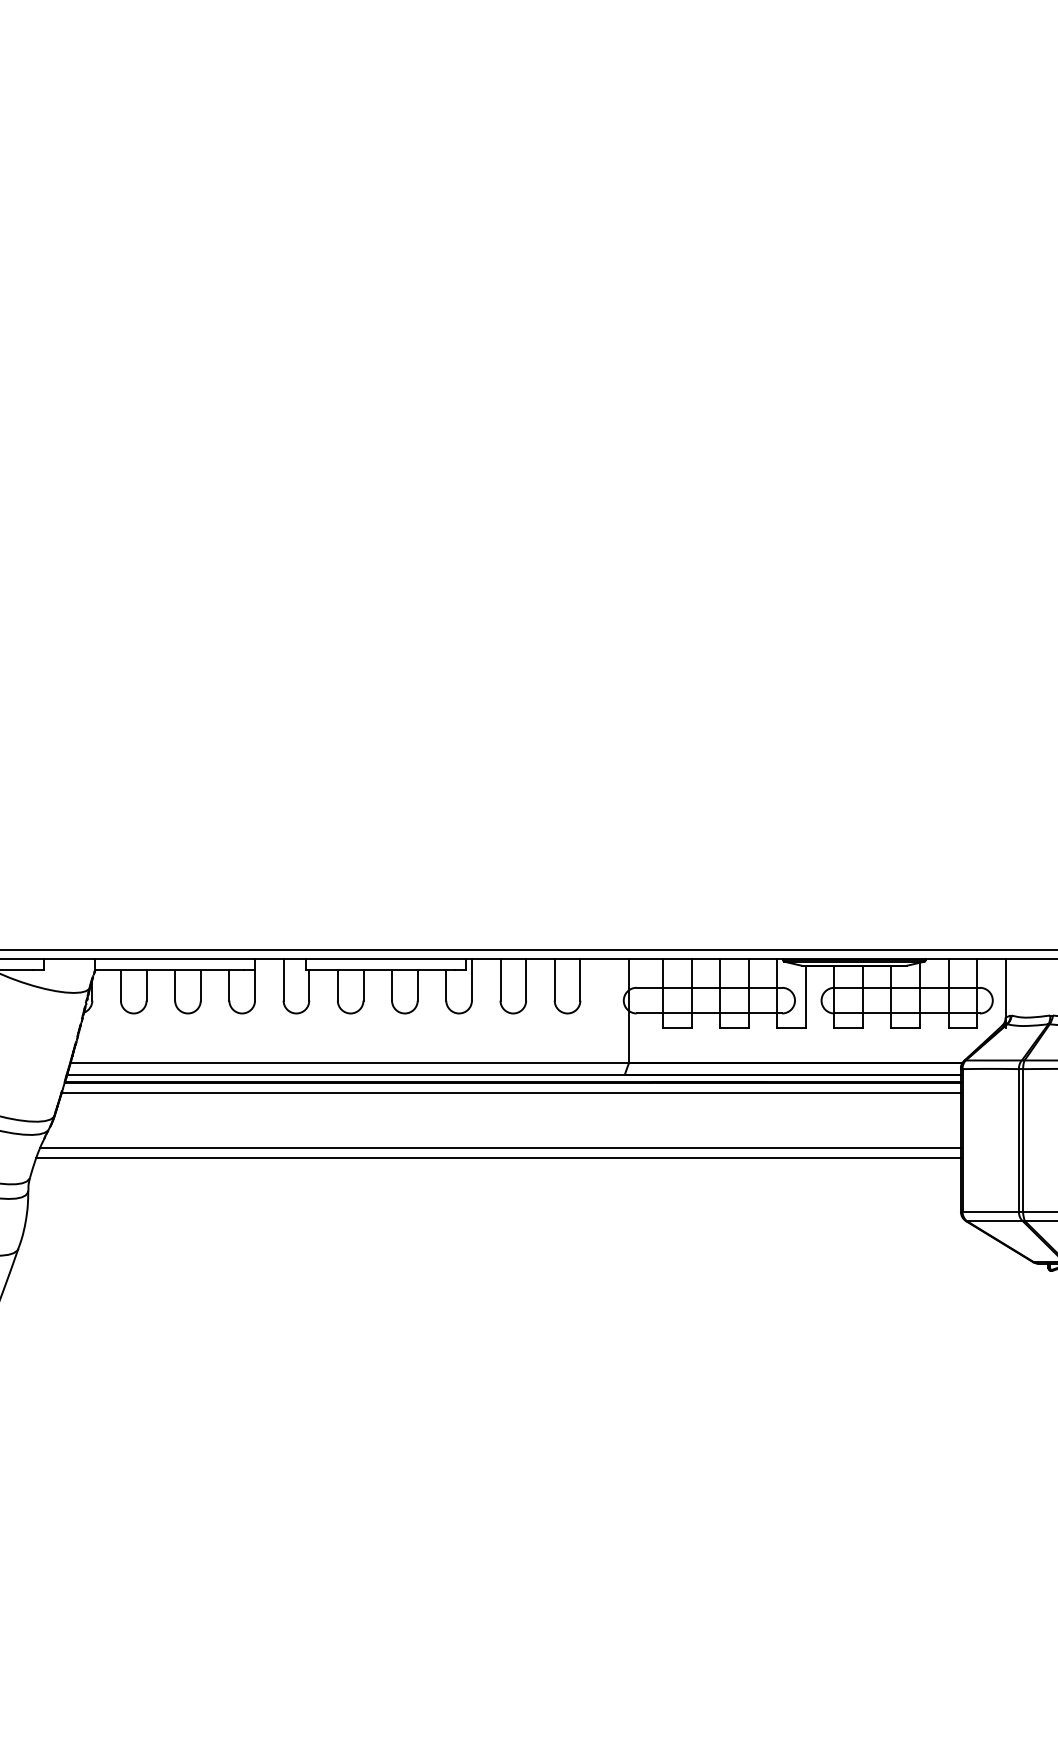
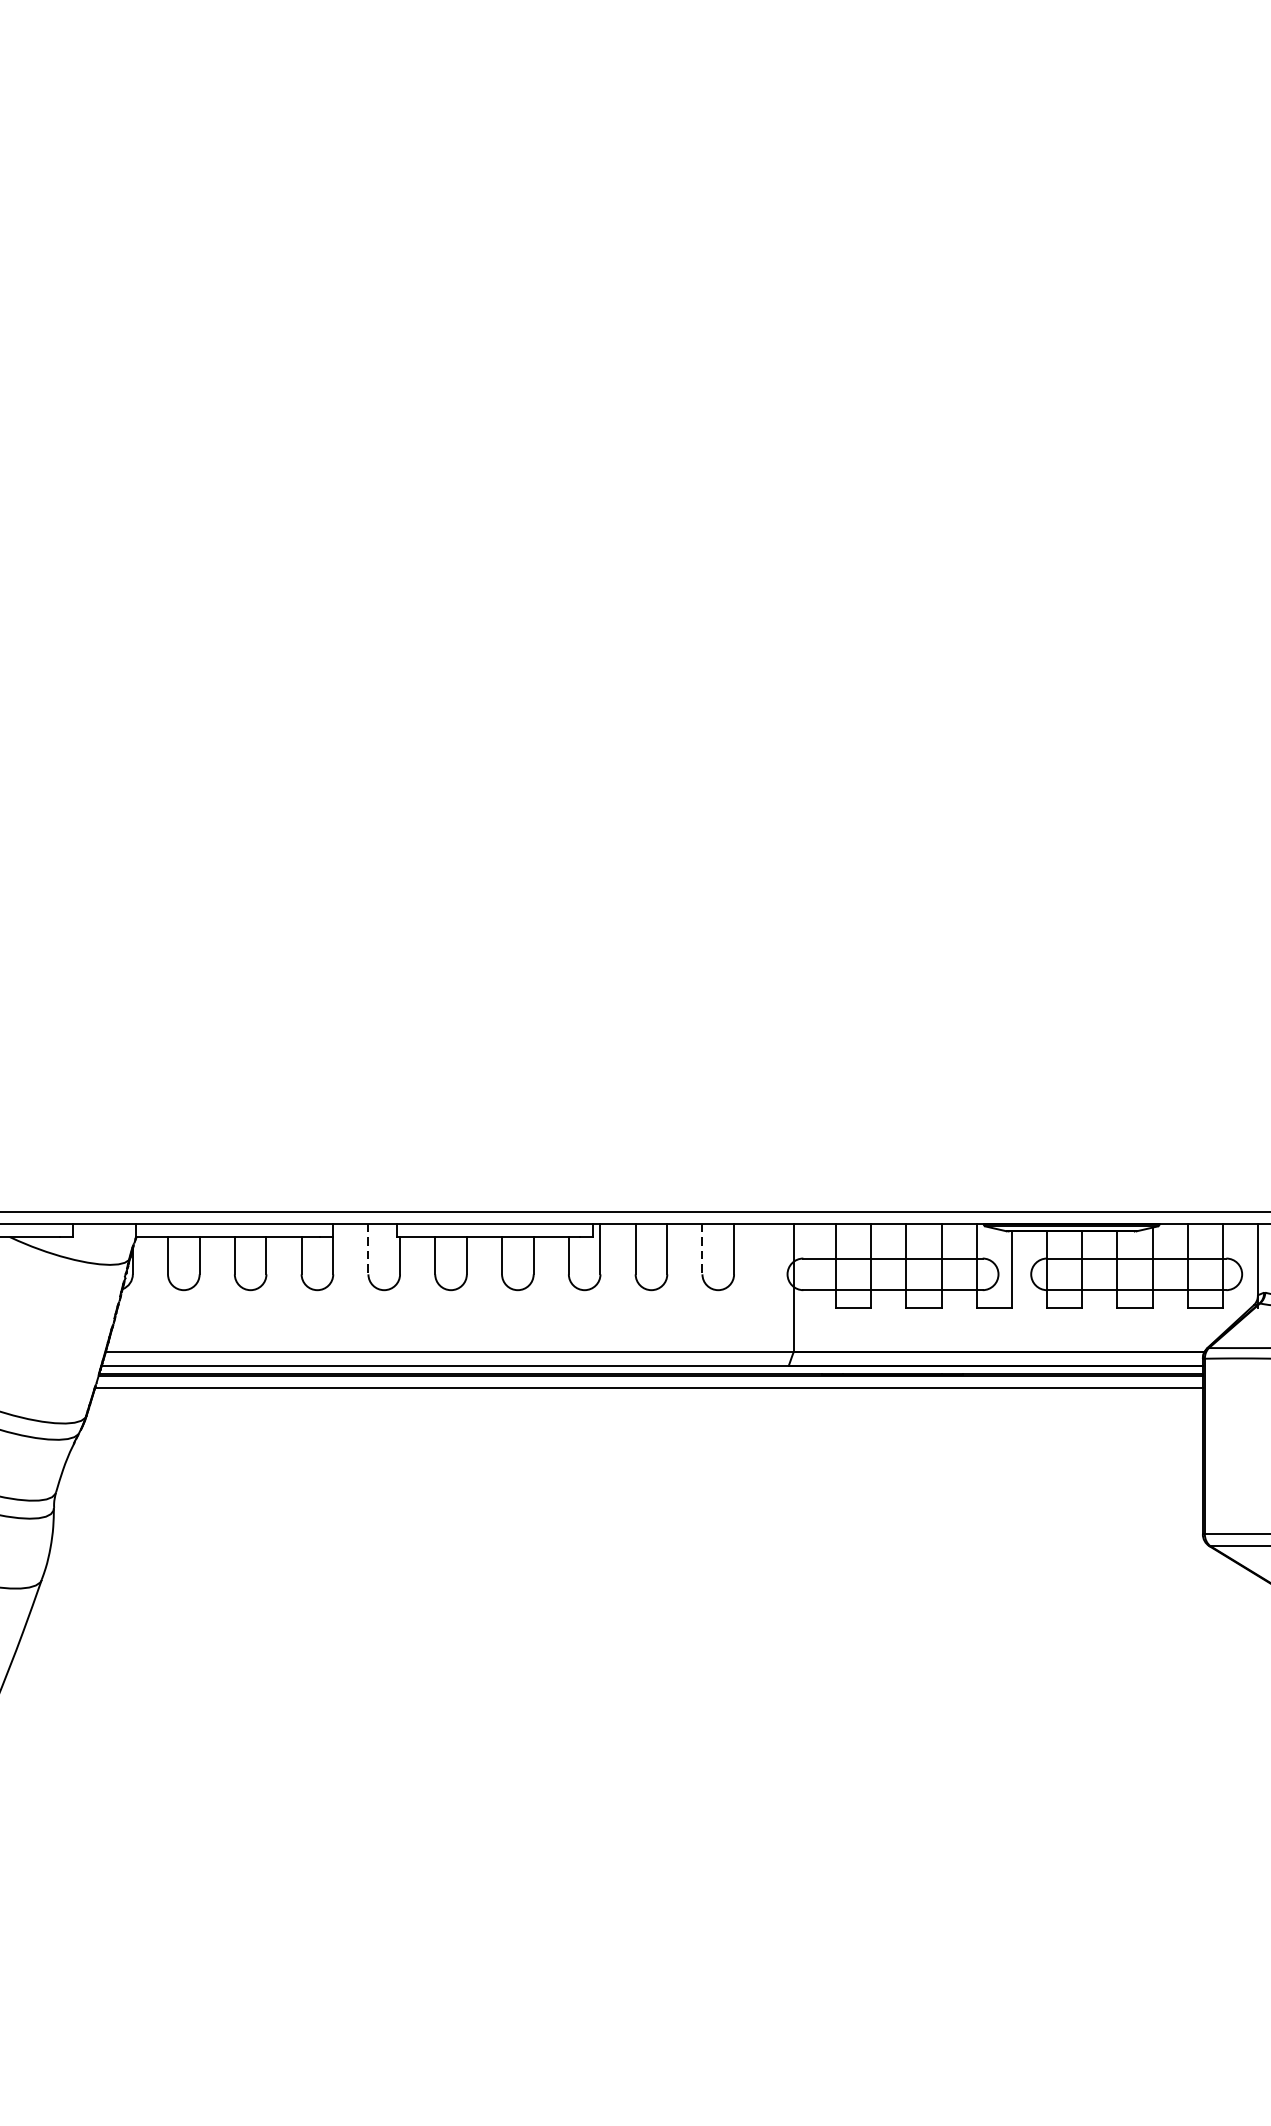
line: (283, 980) -> (368, 1249), solid -> dashed
line: (554, 980) -> (702, 1249), solid -> dashed
line: (500, 1148) -> (635, 1456), removed
line: (498, 1157) -> (633, 1467), removed

